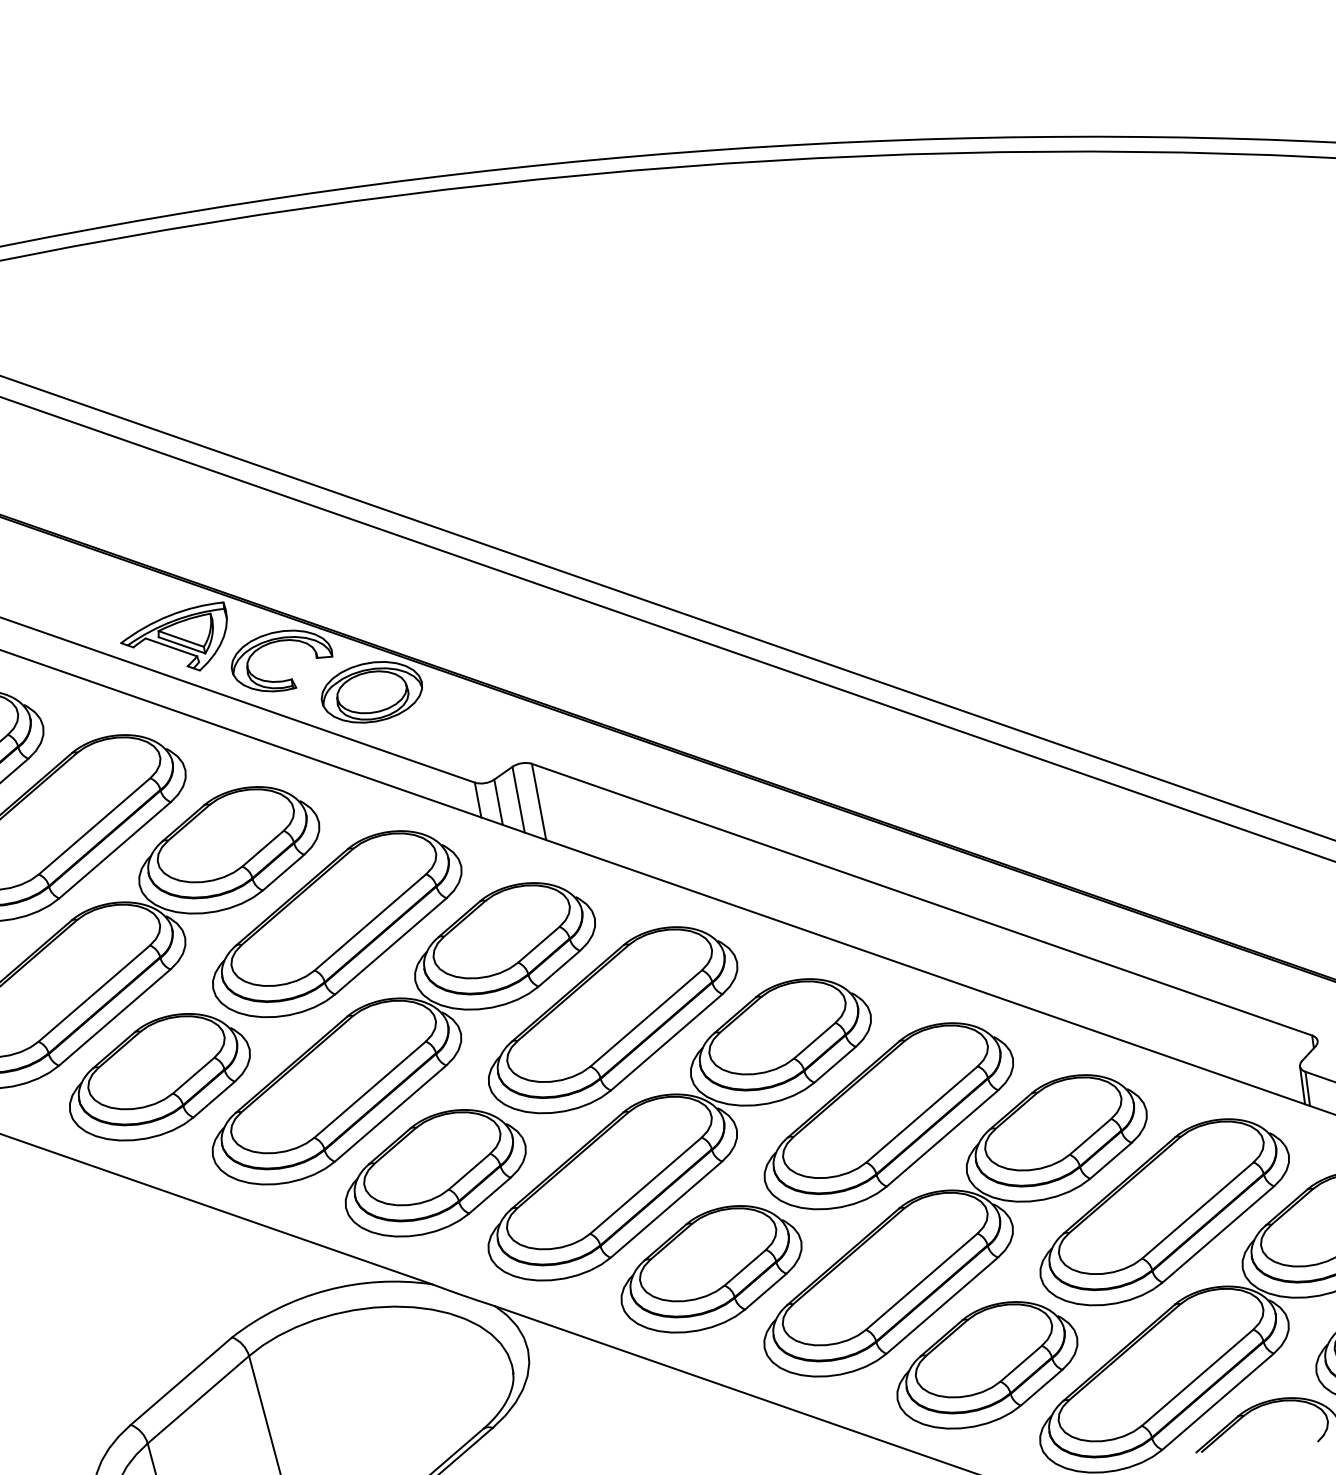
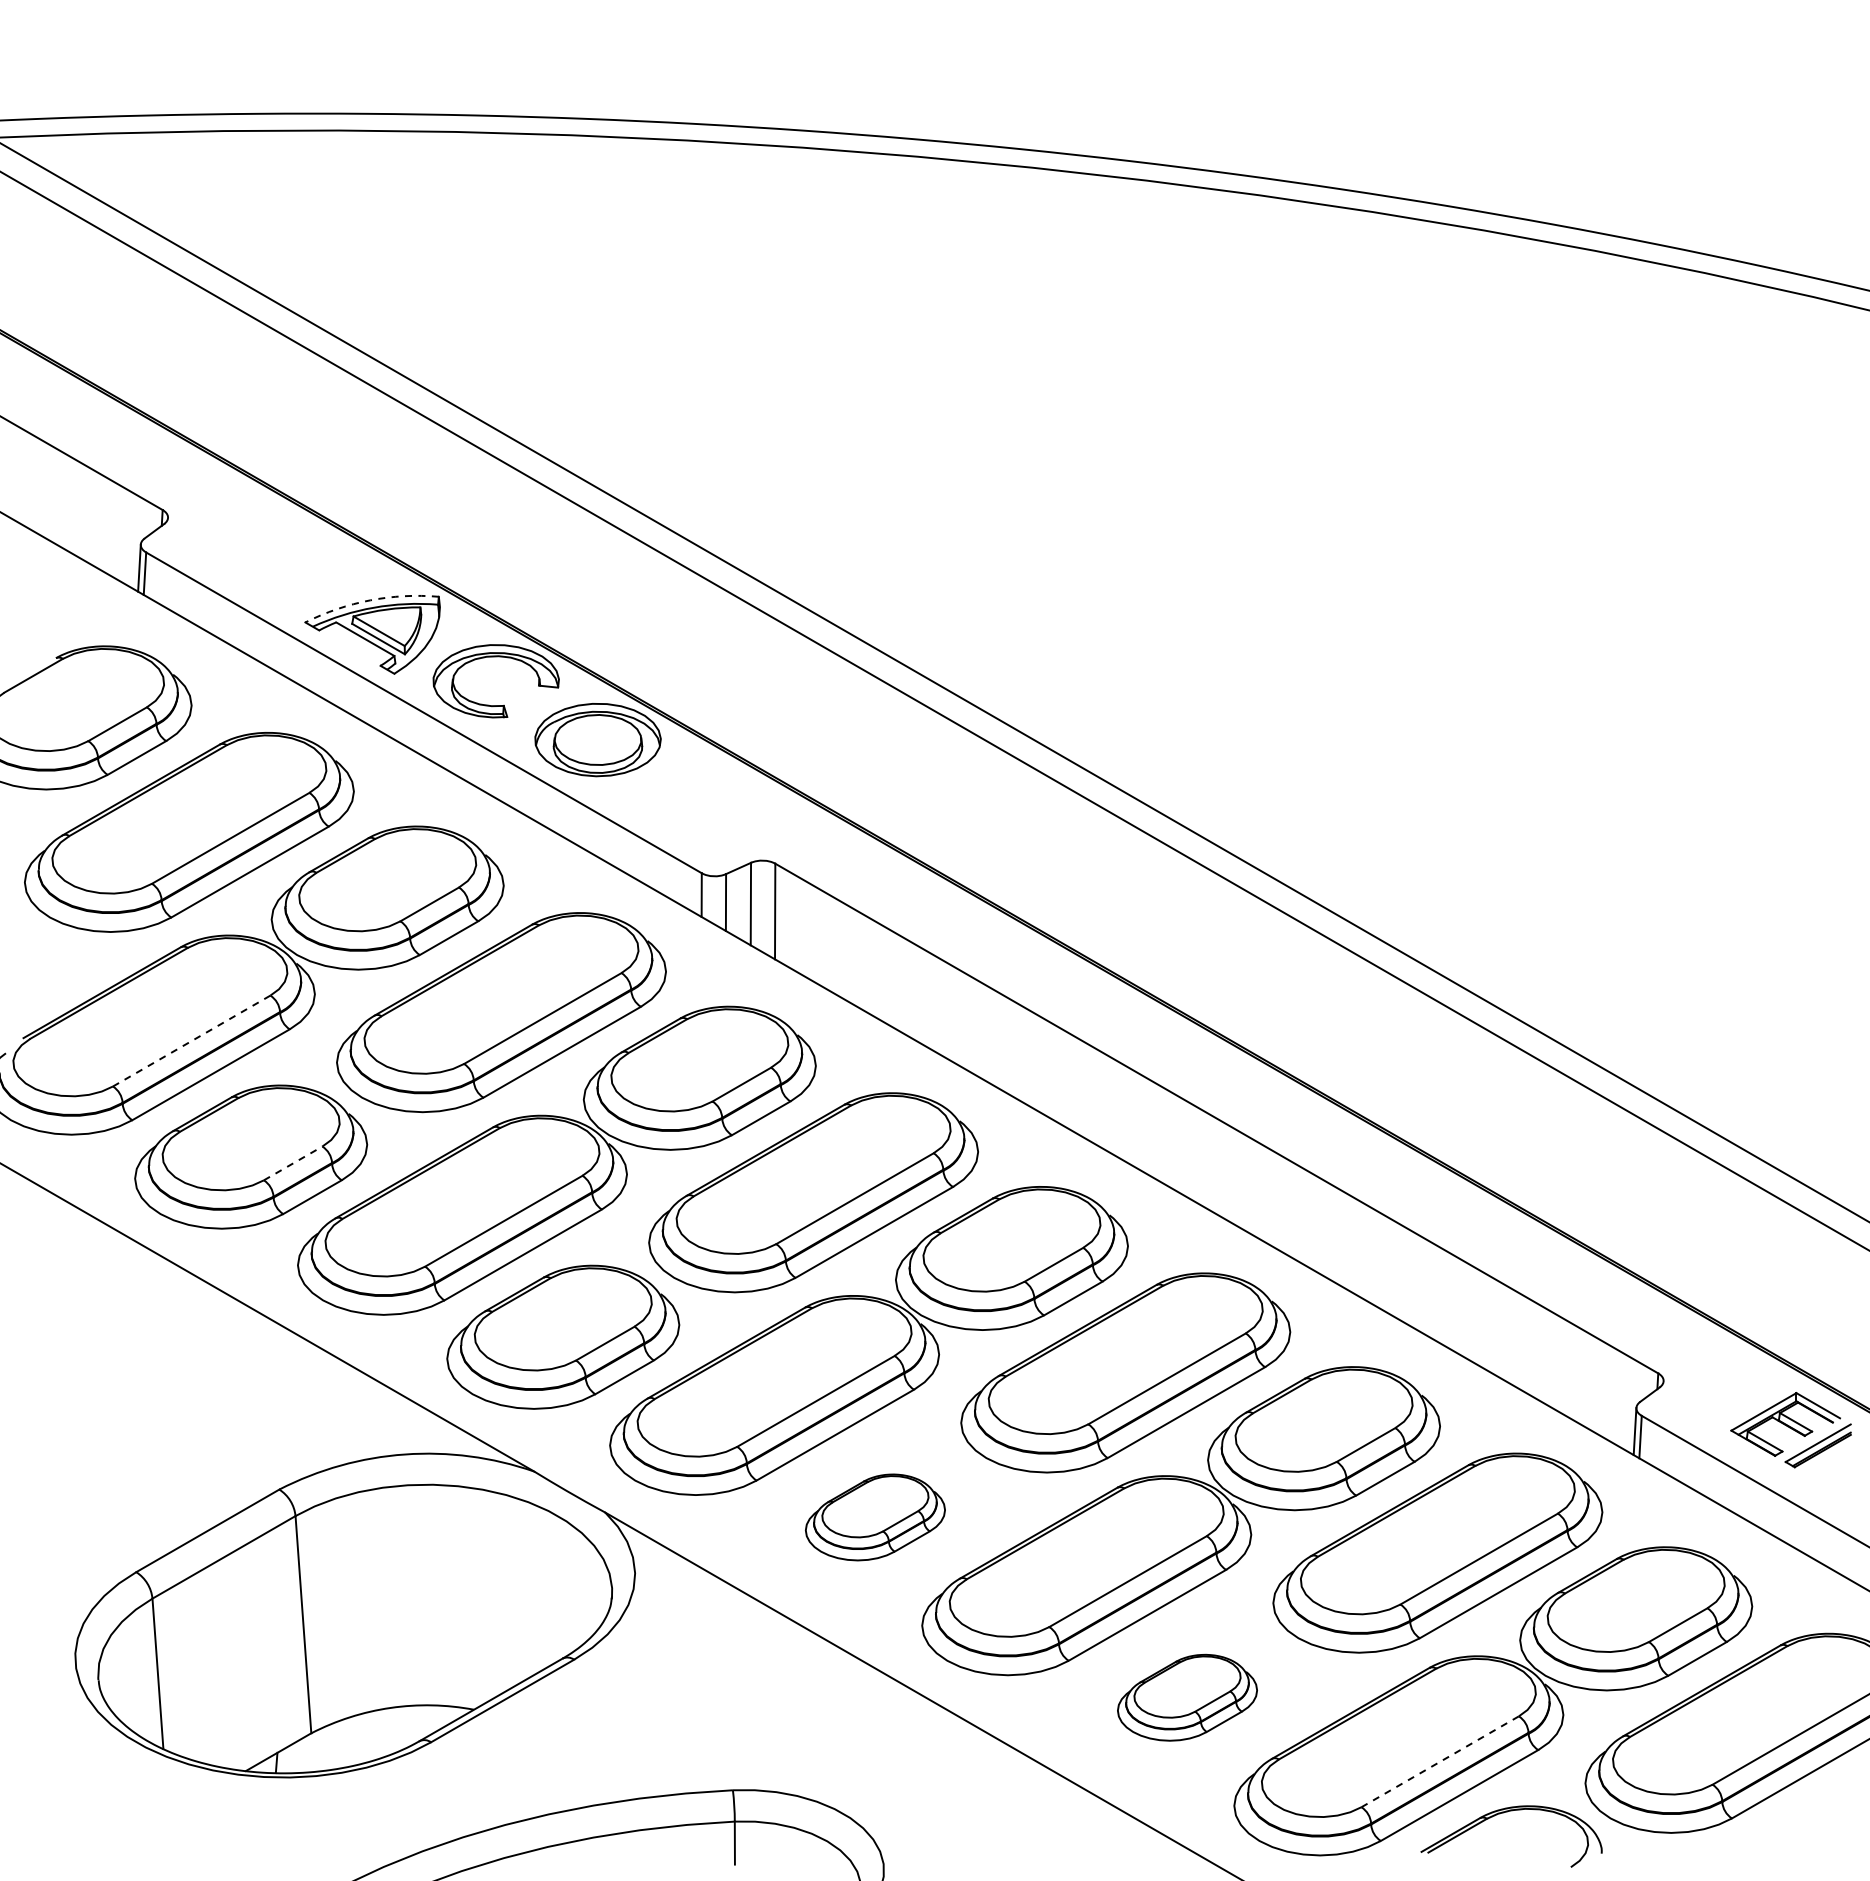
arc: (169, 615) -> (370, 600), solid -> dashed
line: (94, 994) -> (191, 1041), solid -> dashed
line: (193, 1075) -> (293, 1163), solid -> dashed
part: (710, 1269) -> (875, 1517), size x0.6
part: (986, 1365) -> (1187, 1697), size x0.6
line: (1197, 1377) -> (1440, 1761), solid -> dashed

